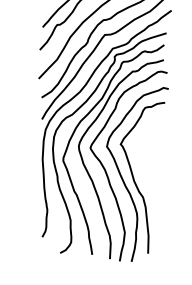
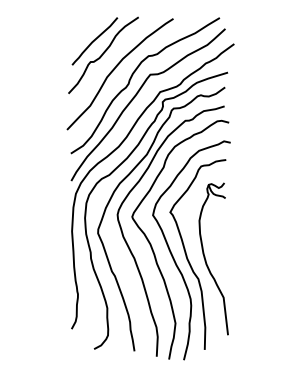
part: (149, 181) -> (206, 259), added

